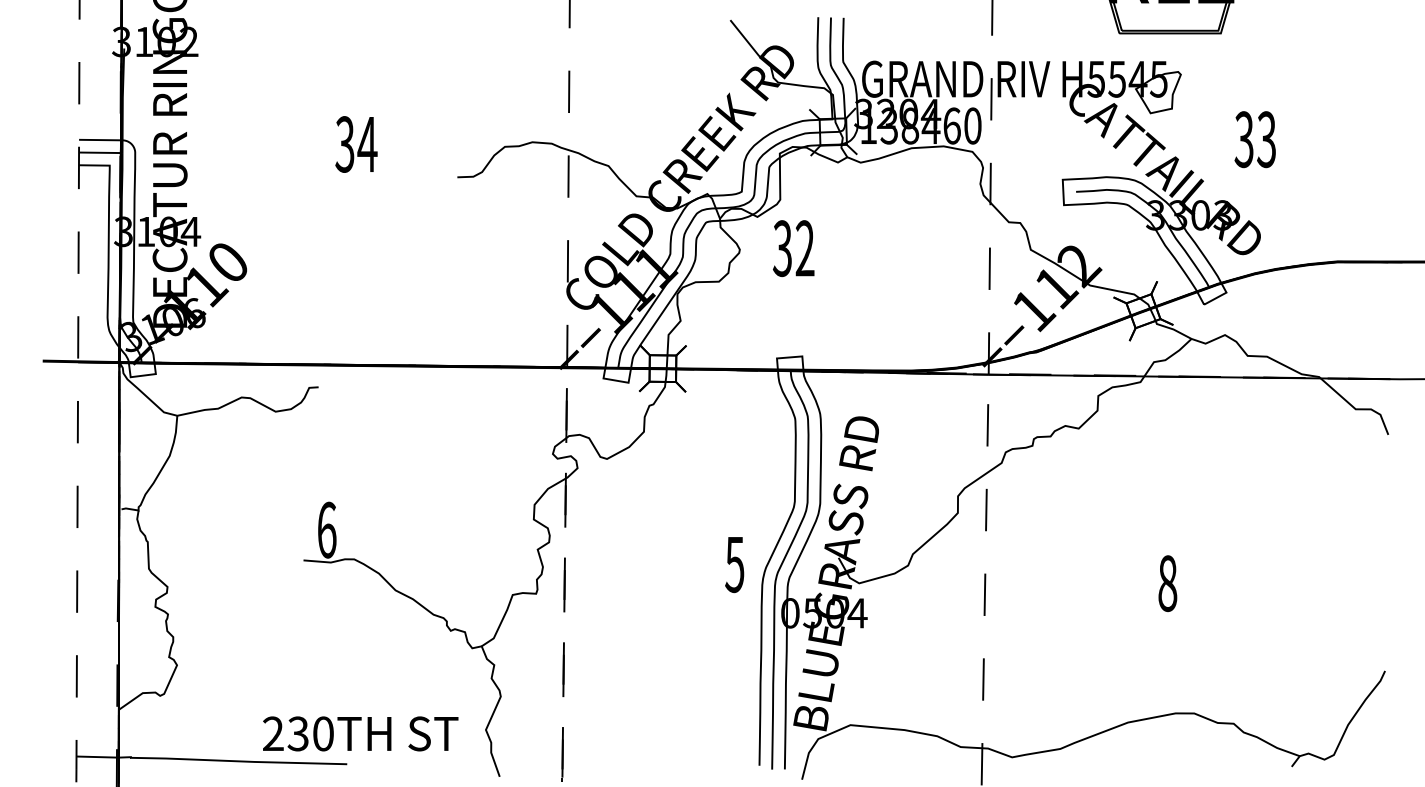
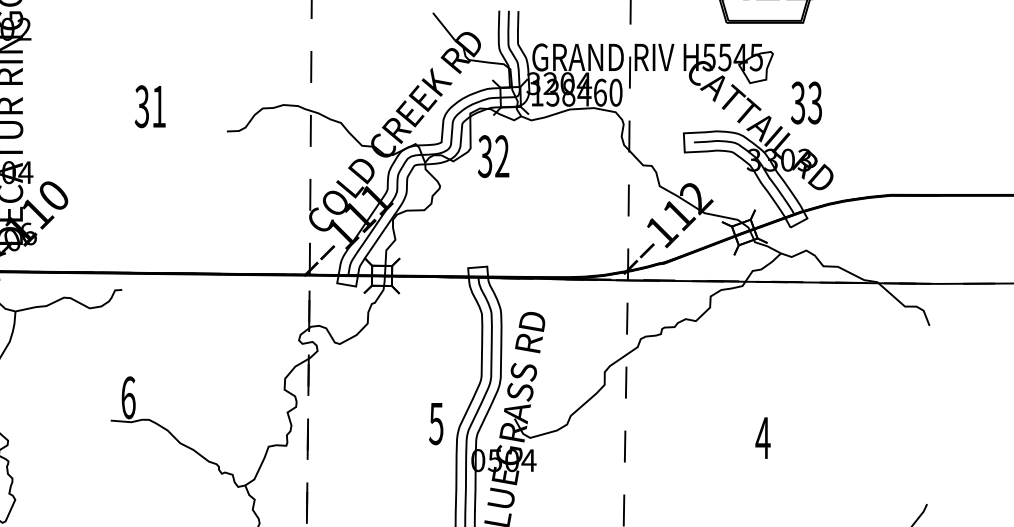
text: (1254, 139) -> (805, 102), moved
text: (367, 144) -> (159, 106), 34 -> 31
text: (793, 248) -> (493, 156), moved
text: (1167, 583) -> (762, 438), 8 -> 4

